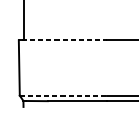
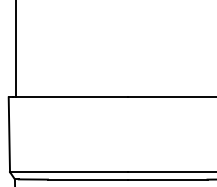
line: (64, 40) -> (70, 97), dashed -> solid
line: (62, 95) -> (68, 172), dashed -> solid

